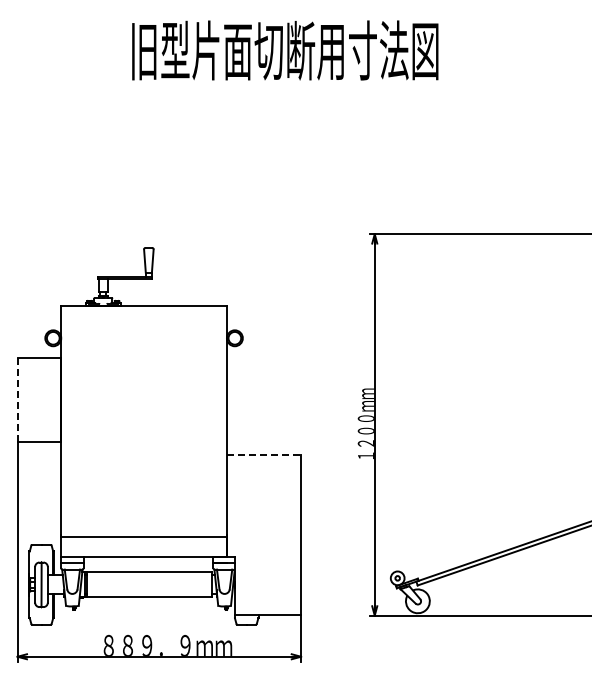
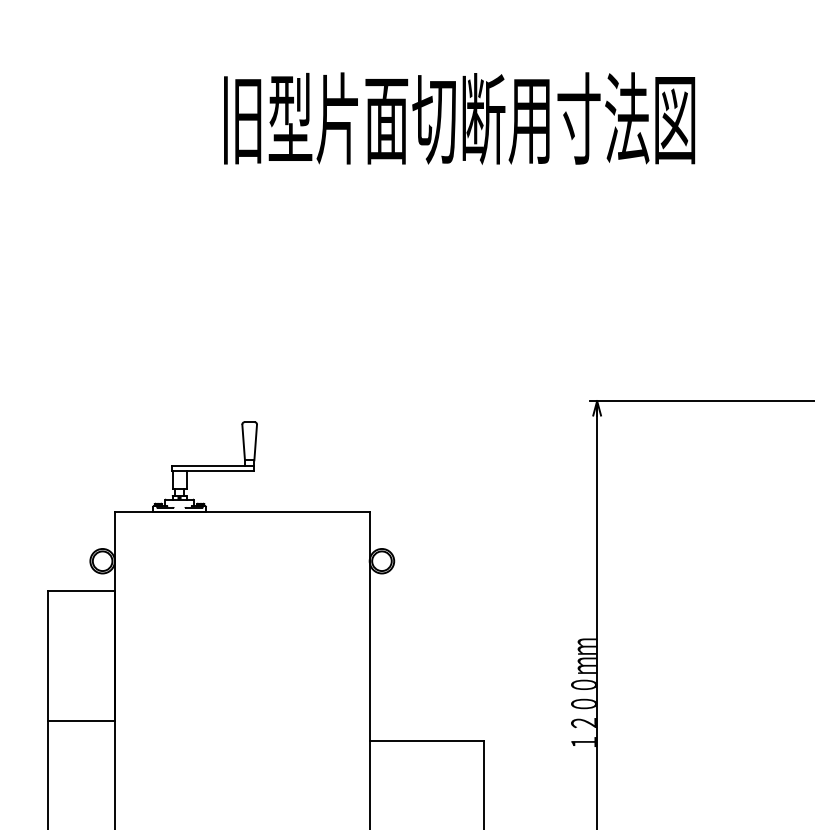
line: (17, 400) -> (47, 656), dashed -> solid
line: (264, 455) -> (427, 741), dashed -> solid

